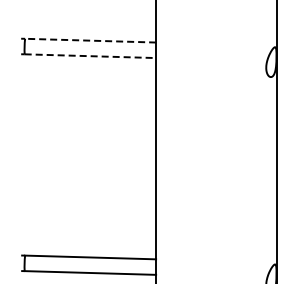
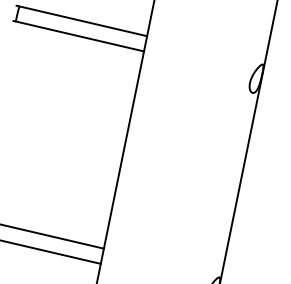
line: (90, 40) -> (83, 21), dashed -> solid
line: (90, 56) -> (80, 36), dashed -> solid

